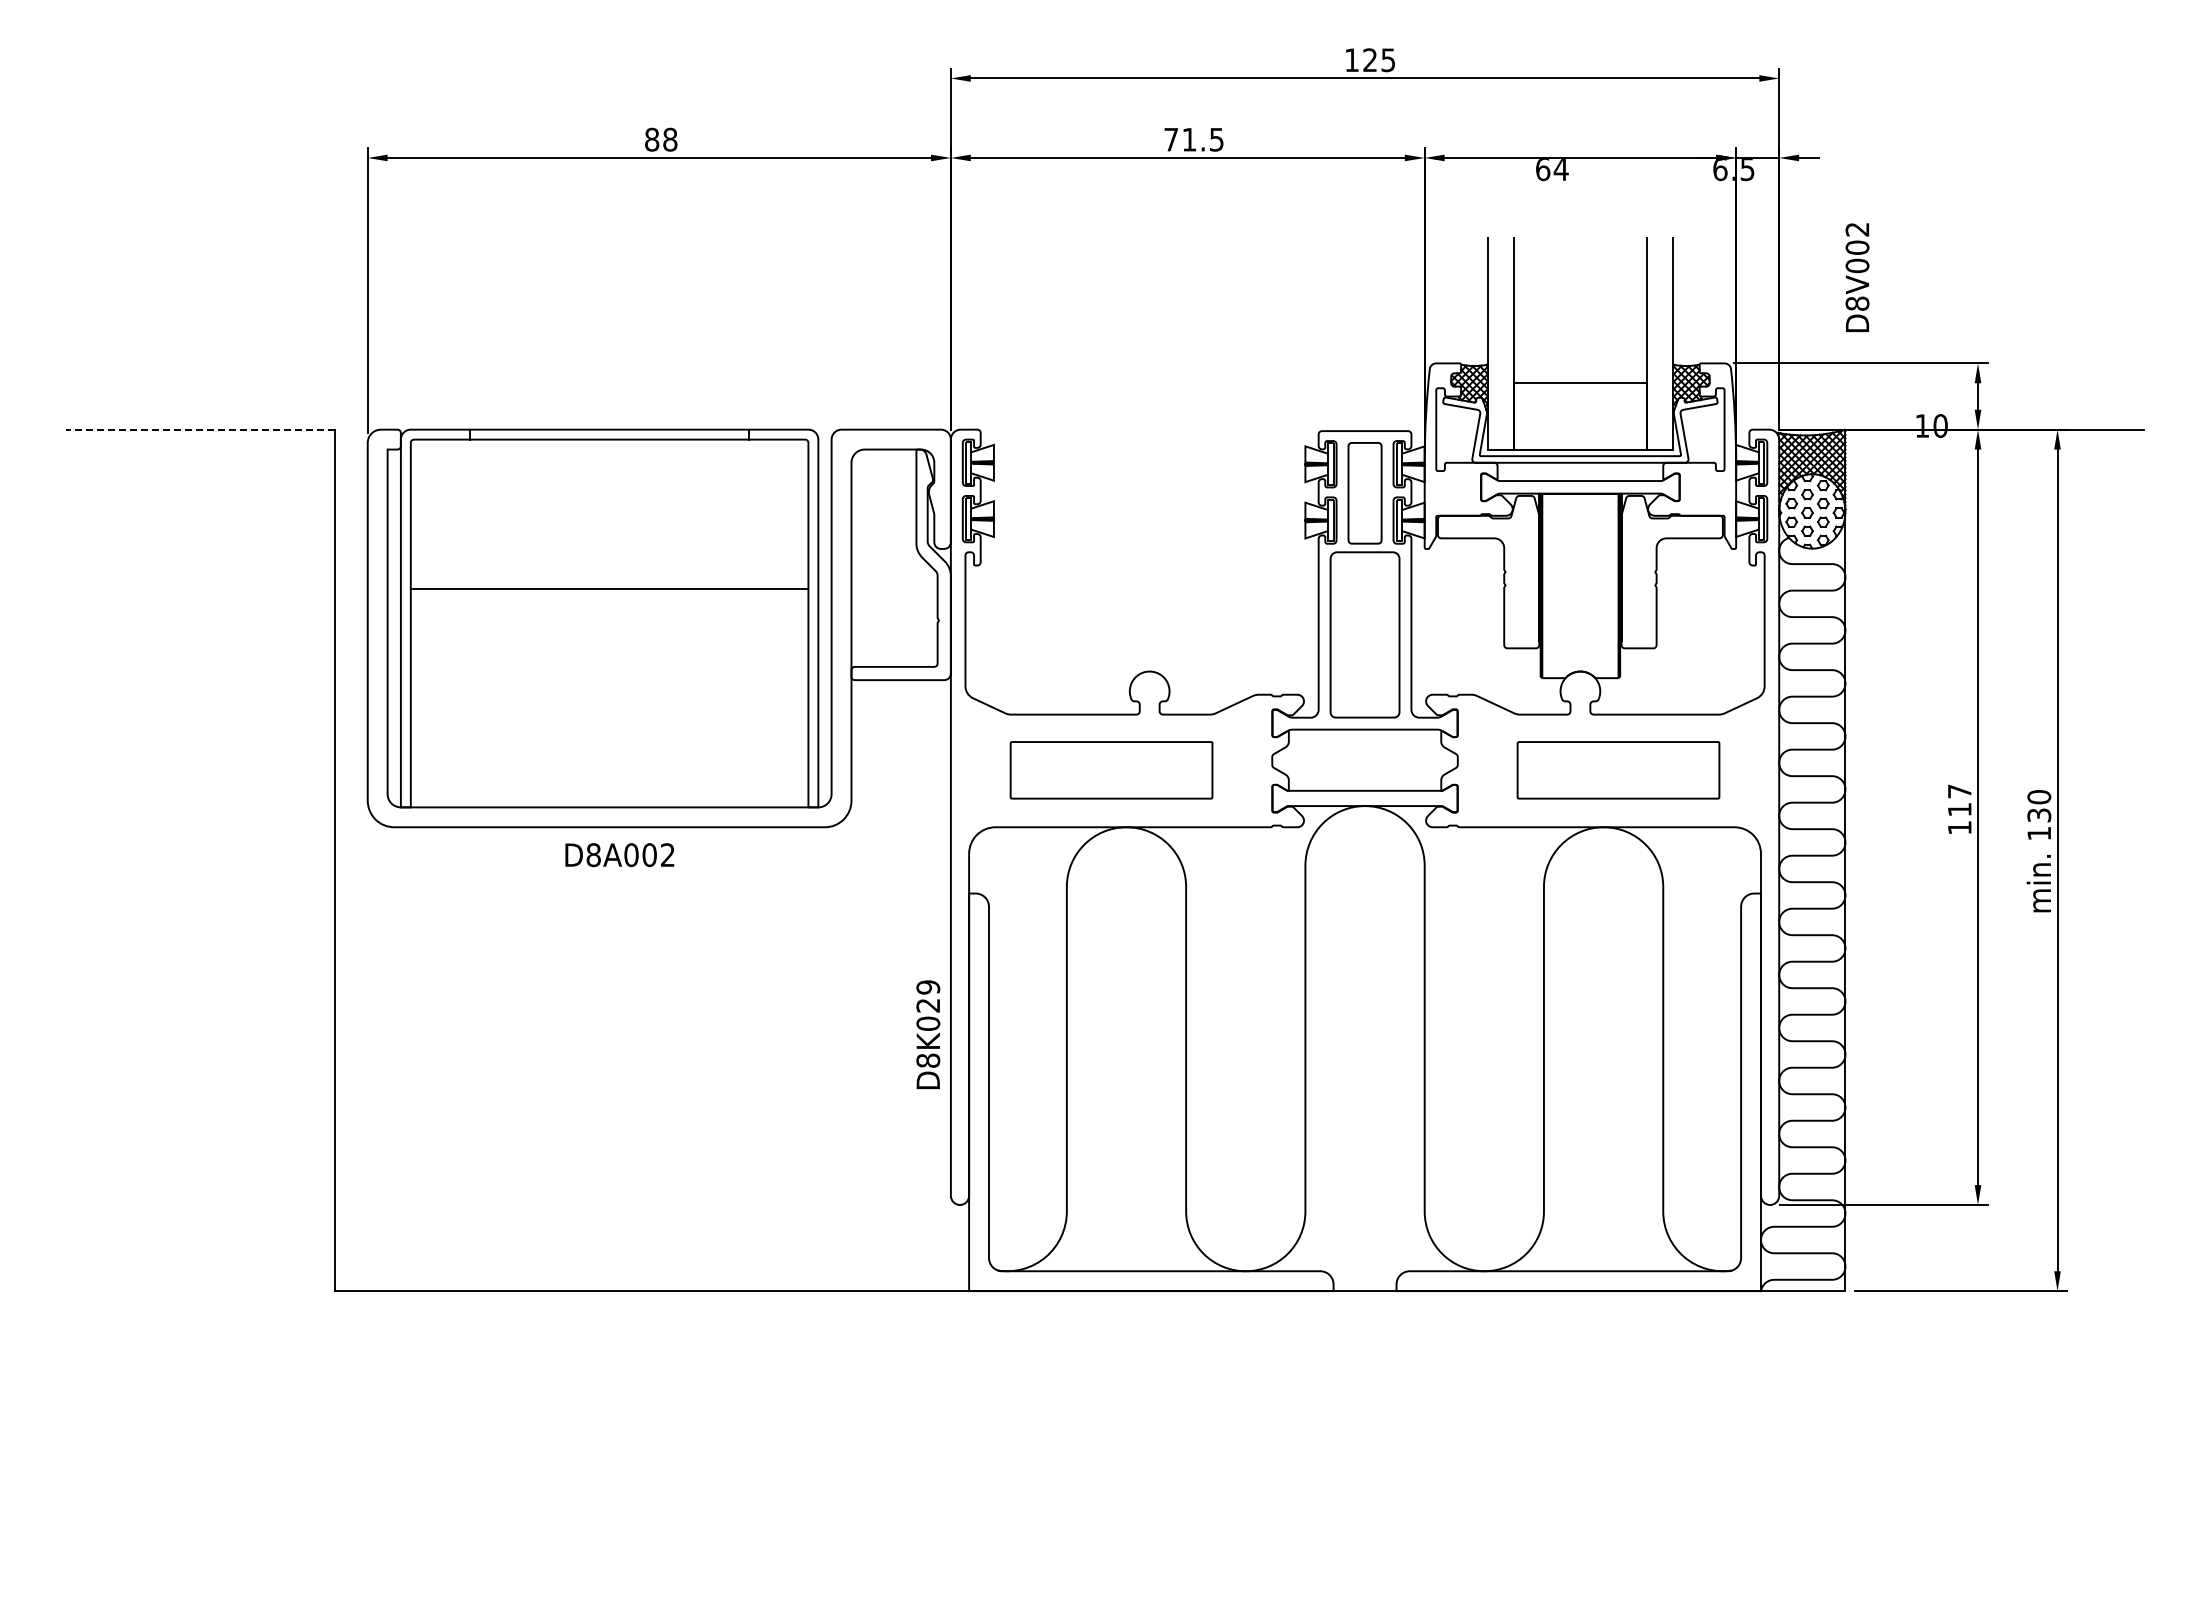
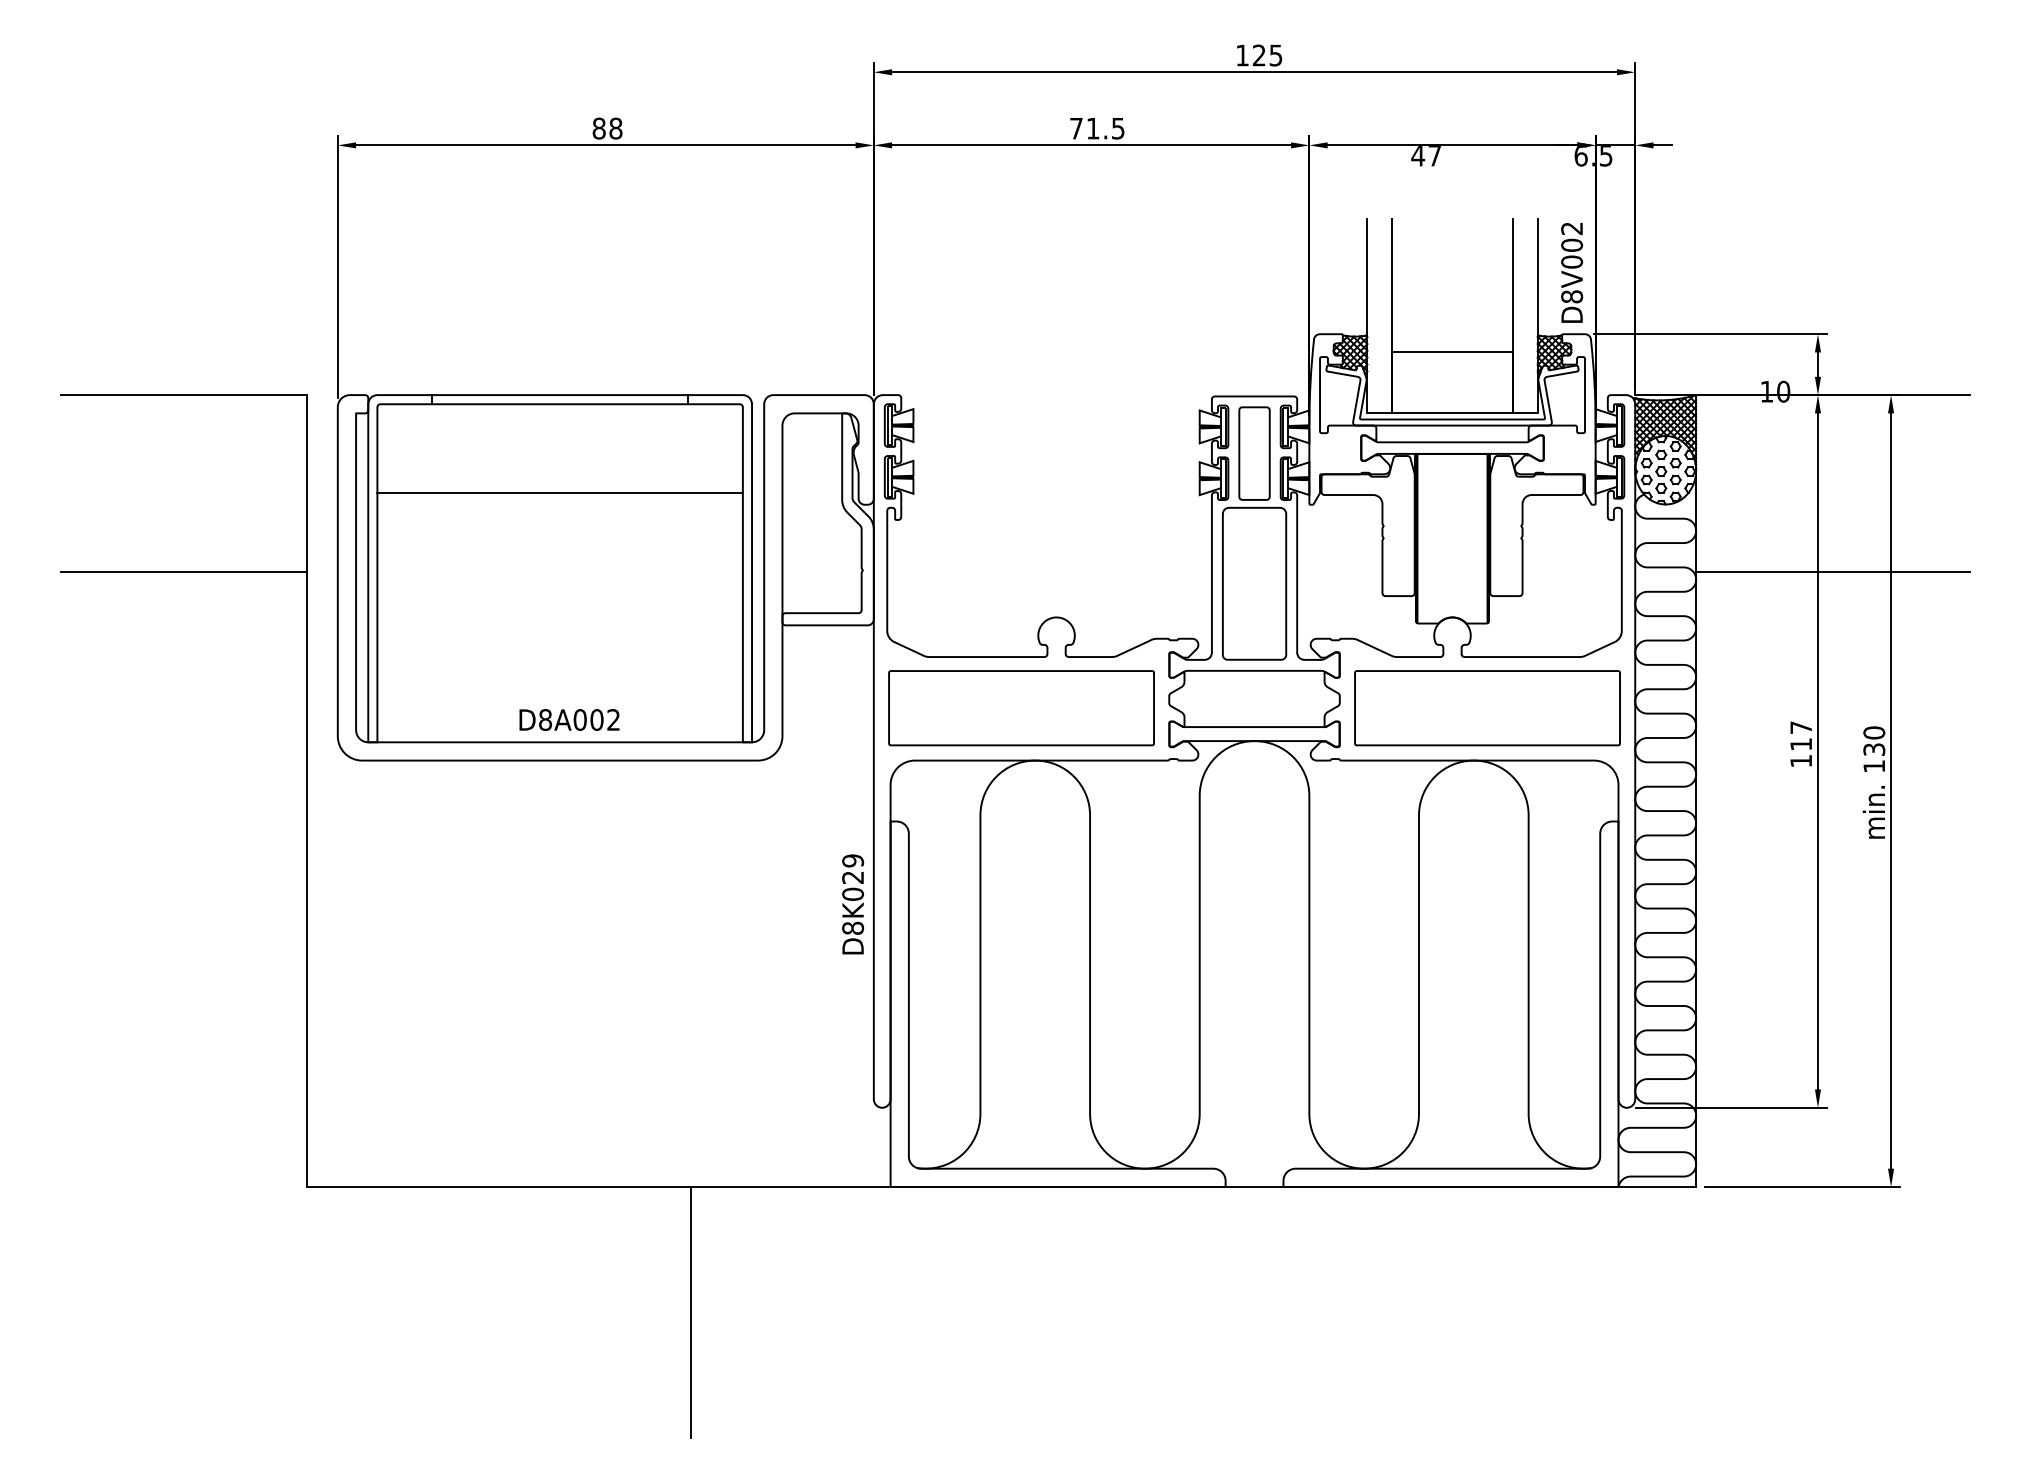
text: (1551, 170) -> (1425, 156), 64 -> 47
text: (1857, 277) -> (1572, 272), moved
line: (199, 429) -> (183, 394), dashed -> solid
line: (609, 588) -> (560, 492), moved
line: (200, 621) -> (184, 571), added
line: (1994, 621) -> (1833, 571), added
part: (1111, 770) -> (1021, 708), size x1.43
part: (1618, 770) -> (1487, 708), size x1.43
text: (619, 855) -> (569, 720), moved
text: (928, 1034) -> (853, 904), moved
line: (752, 1427) -> (691, 1312), added

